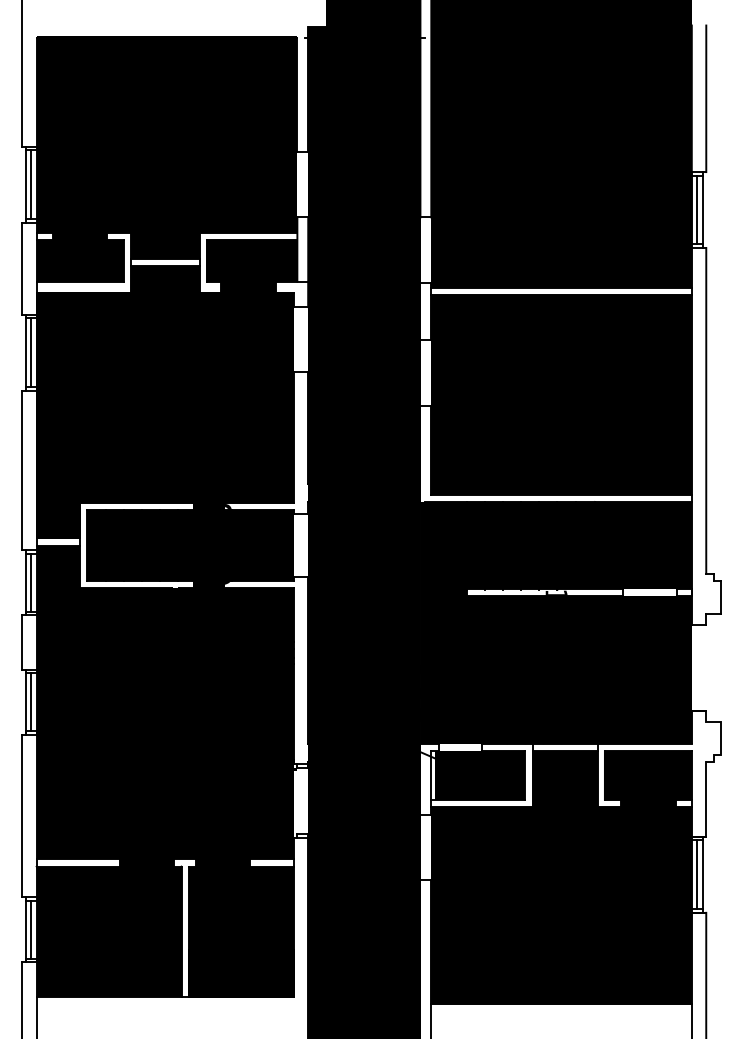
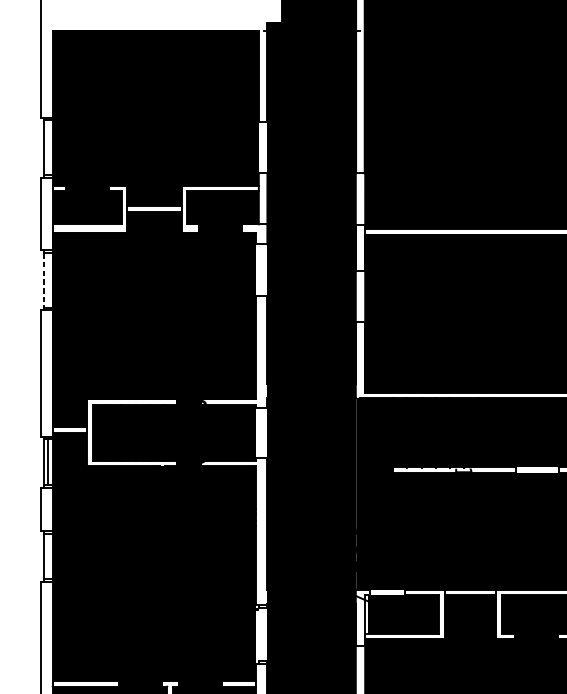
line: (31, 184) -> (48, 147), removed
line: (31, 352) -> (48, 280), removed
line: (25, 353) -> (43, 280), solid -> dashed
line: (31, 701) -> (48, 556), removed

